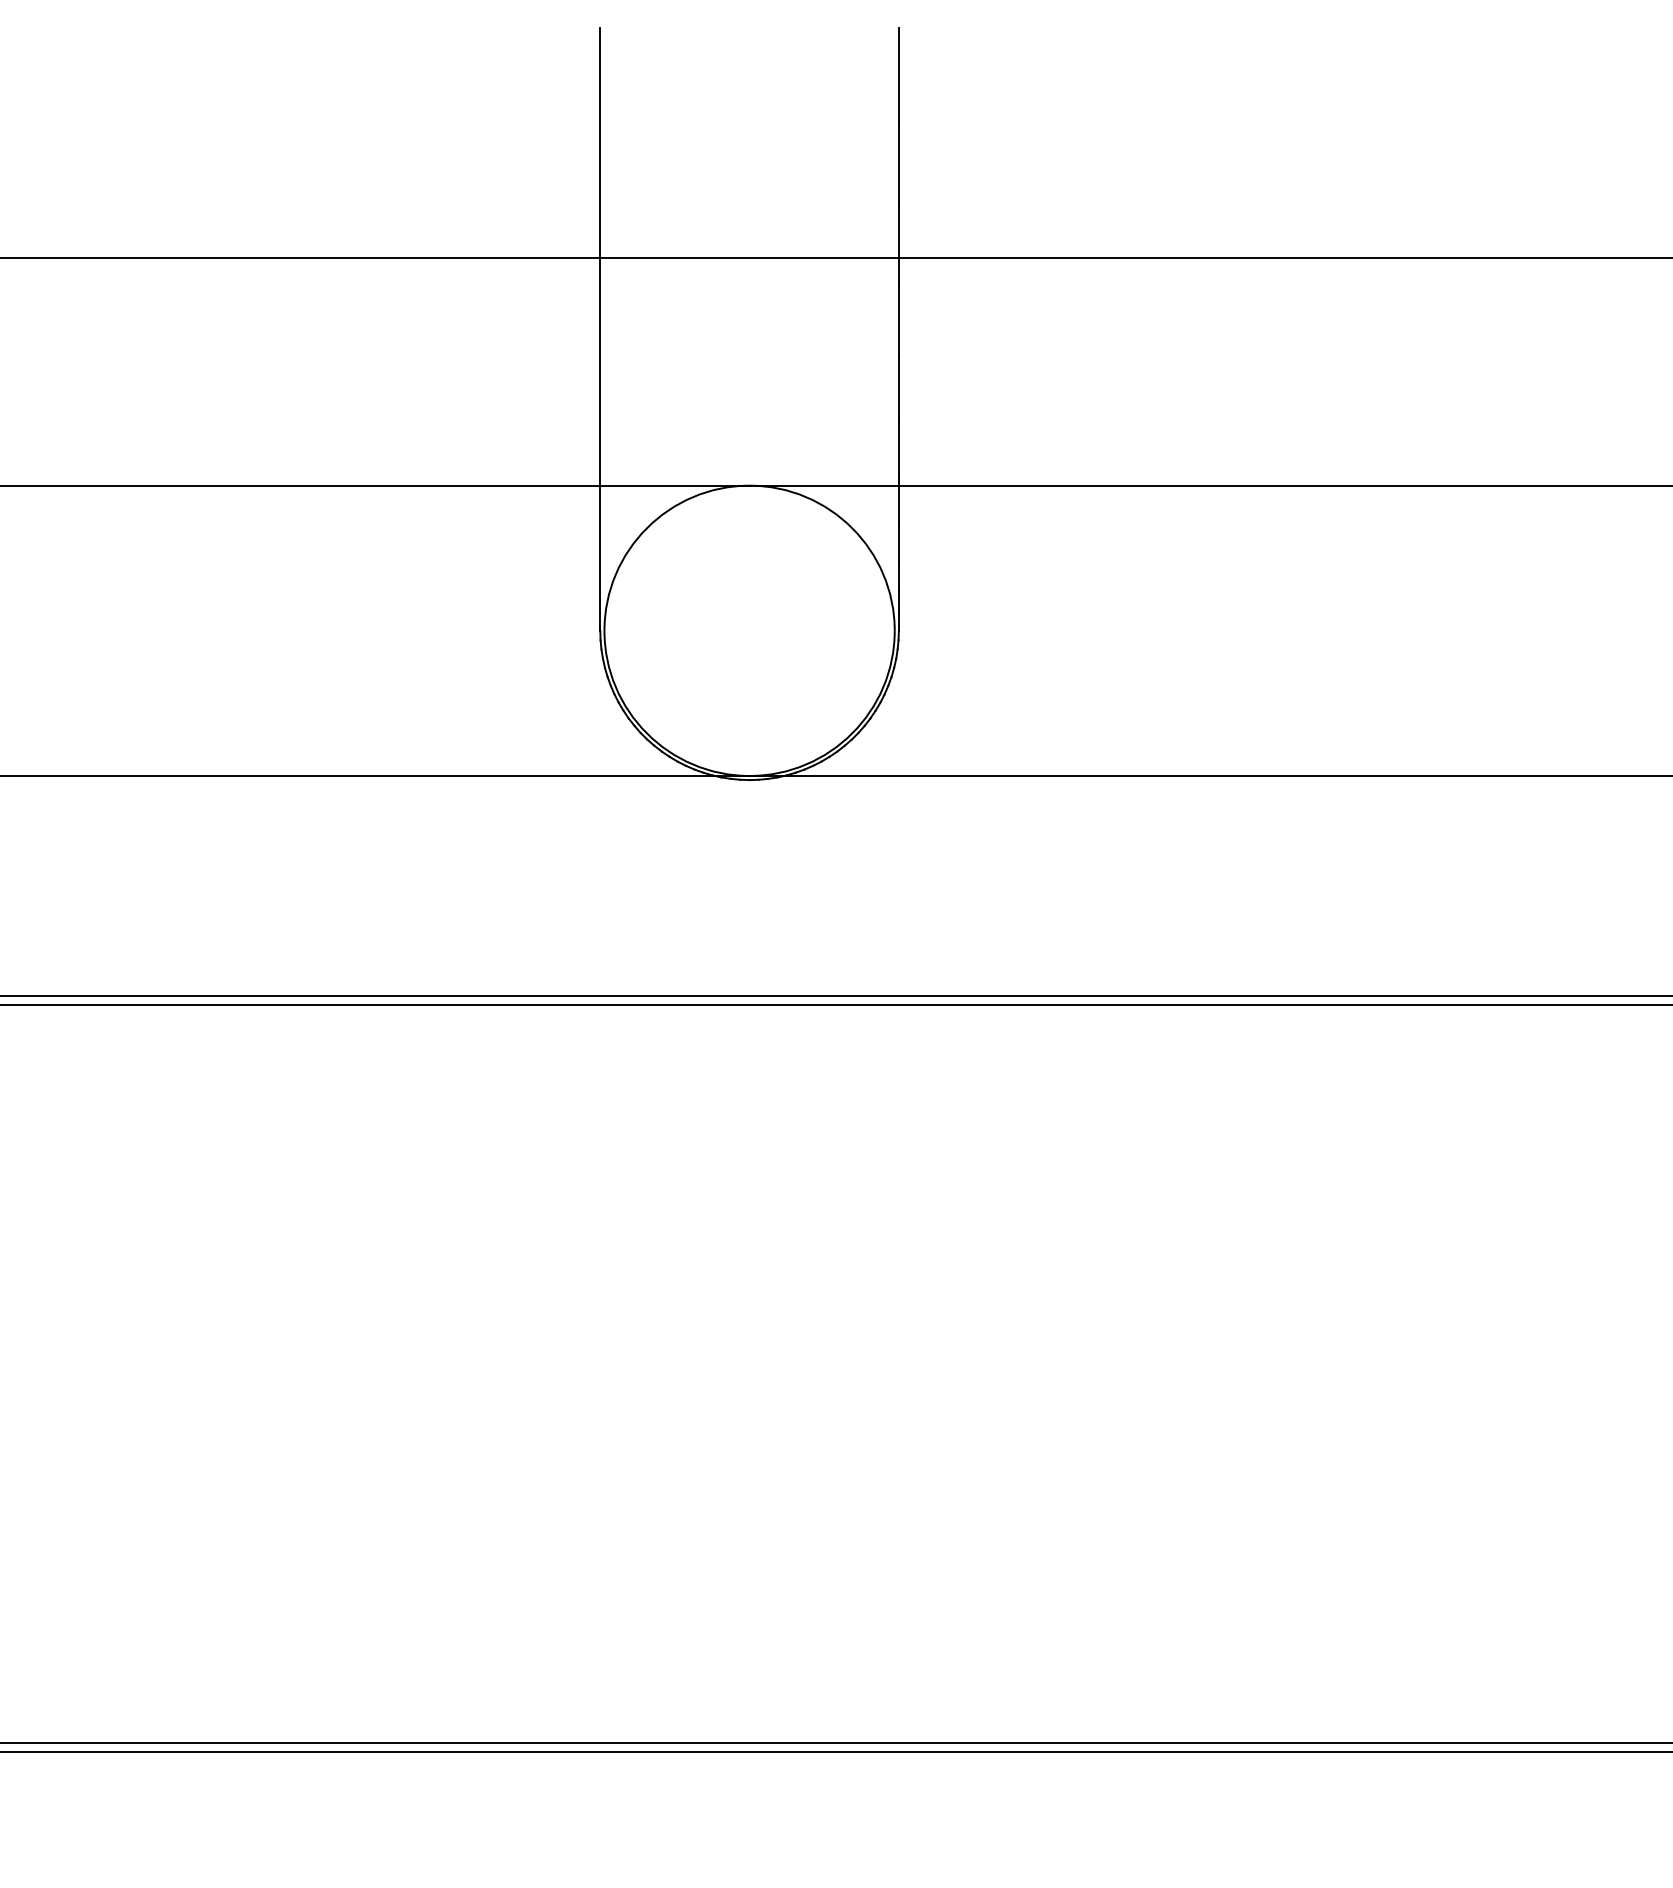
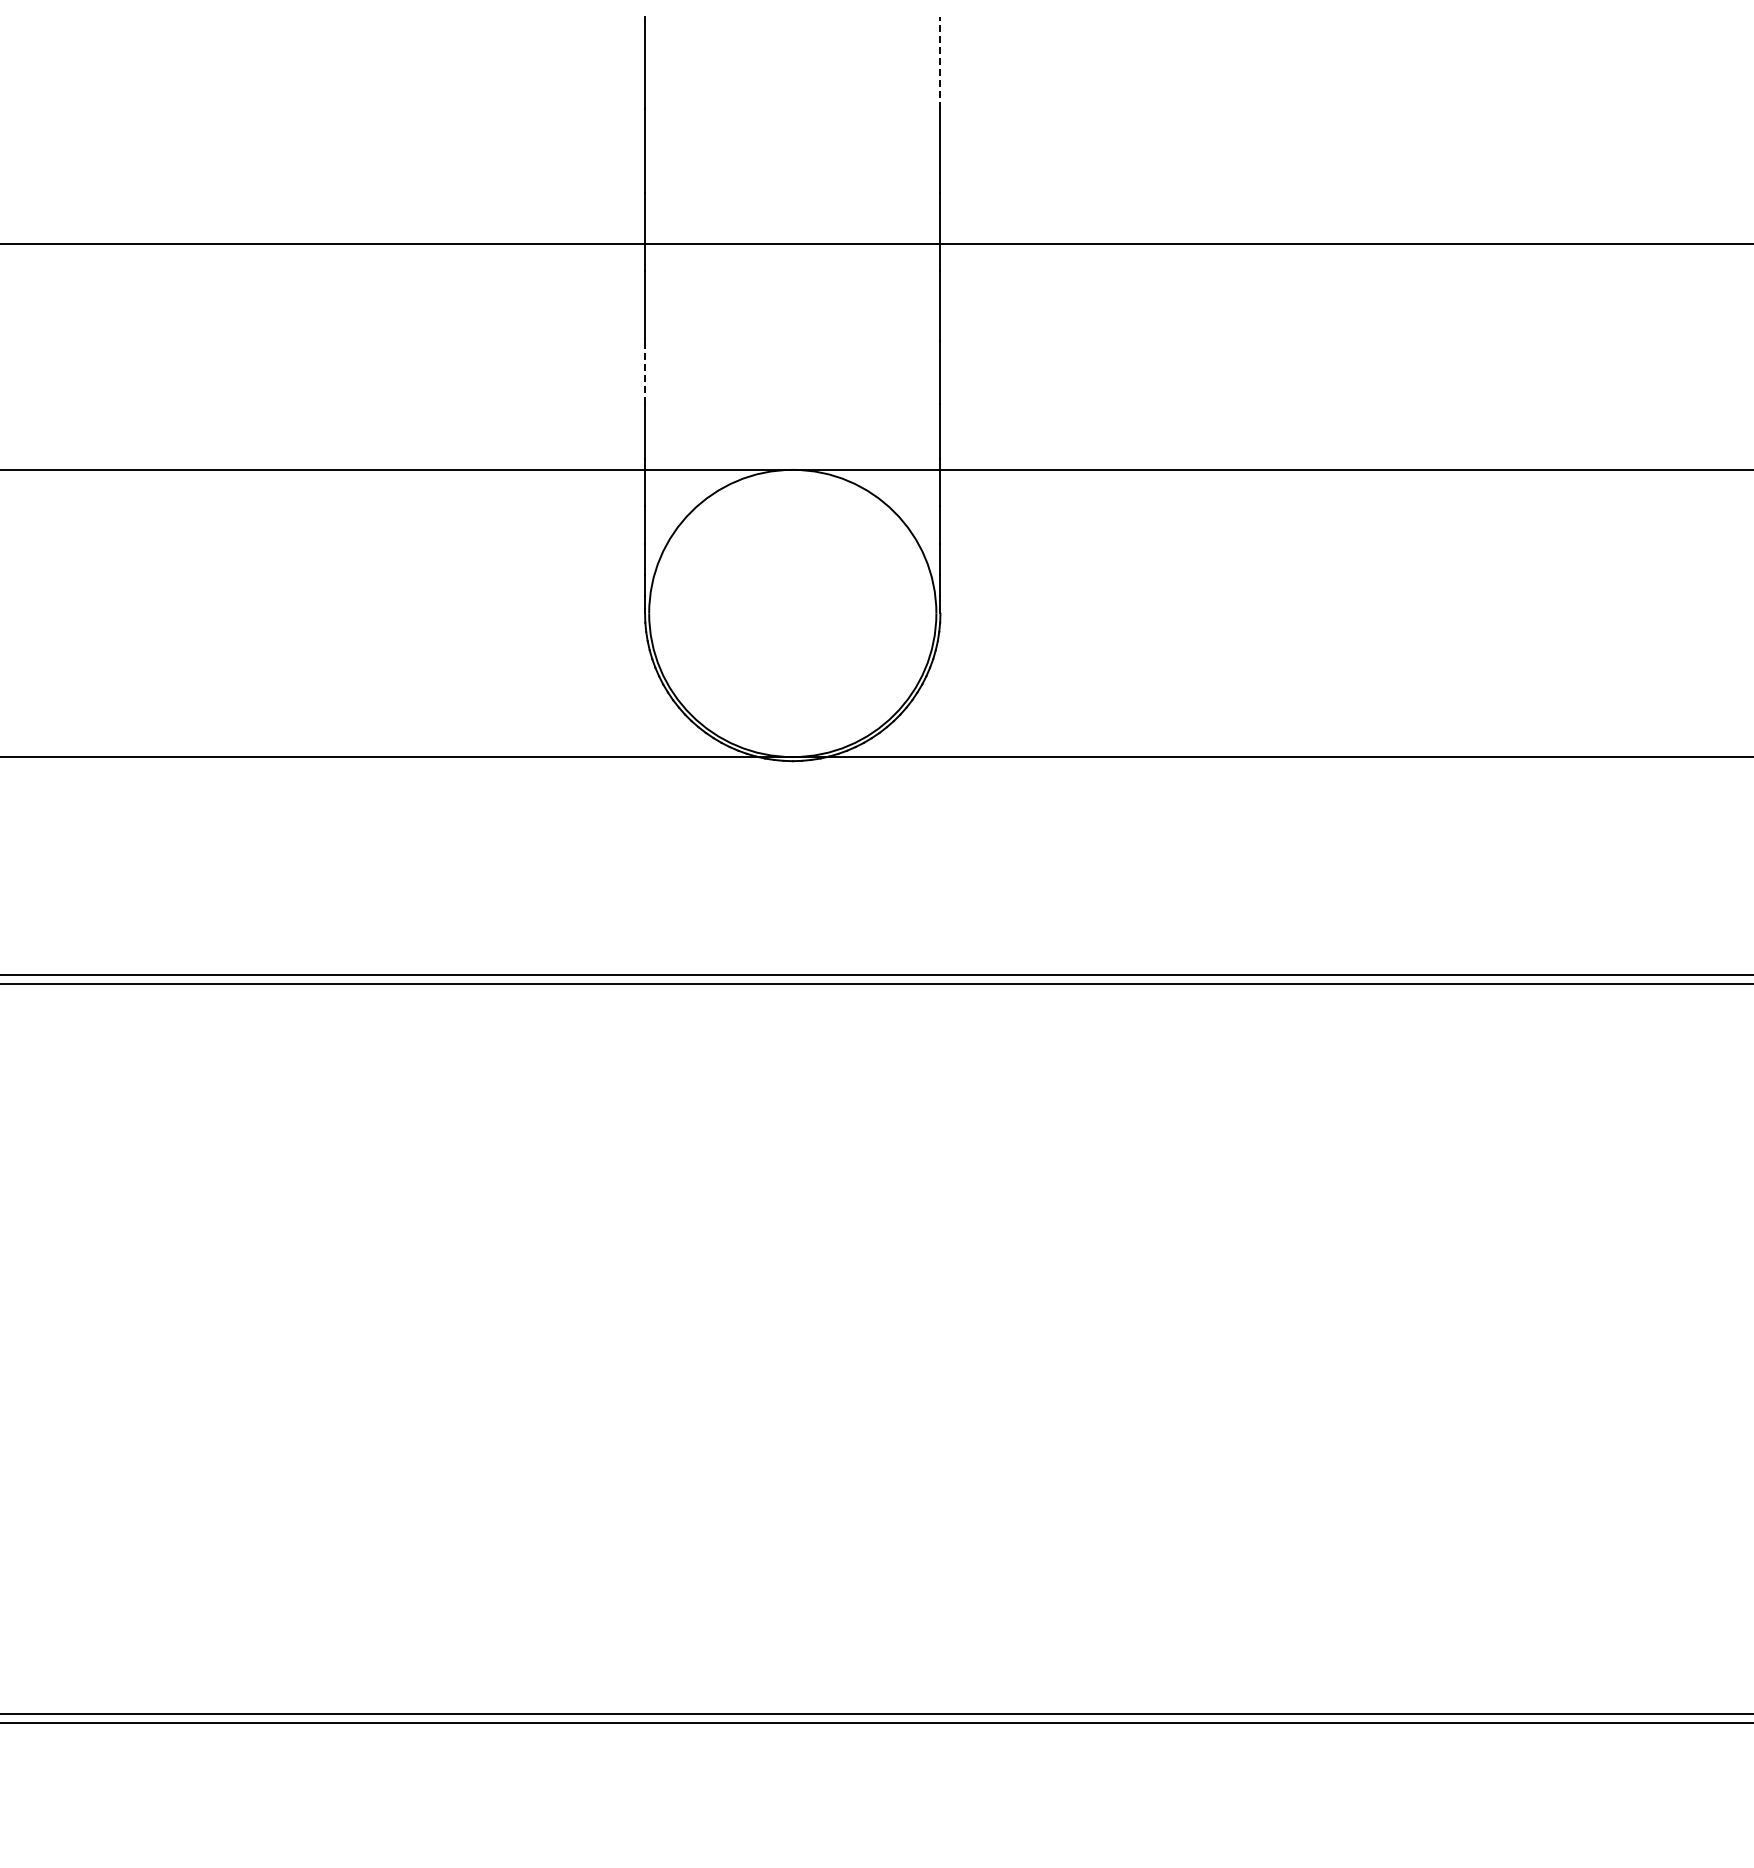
line: (898, 74) -> (940, 63), solid -> dashed
line: (600, 387) -> (645, 372), solid -> dashed

